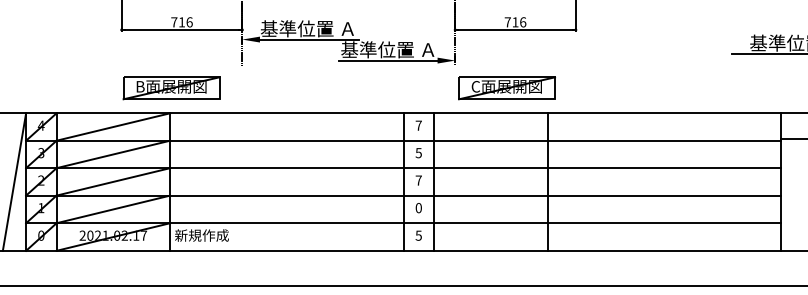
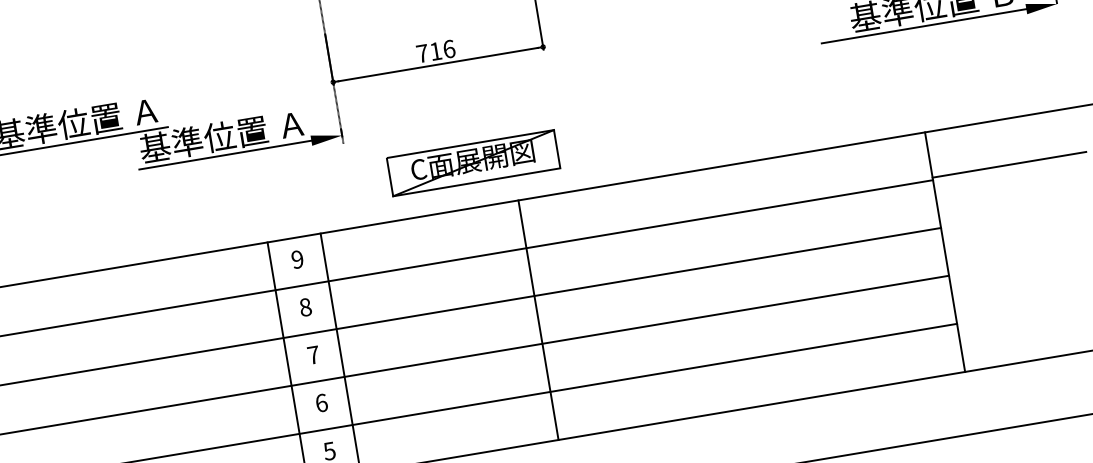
part: (506, 88) -> (472, 163), moved
text: (418, 125) -> (297, 259), 7 -> 9
text: (418, 153) -> (305, 308), 5 -> 8
text: (418, 207) -> (320, 402), 0 -> 6

